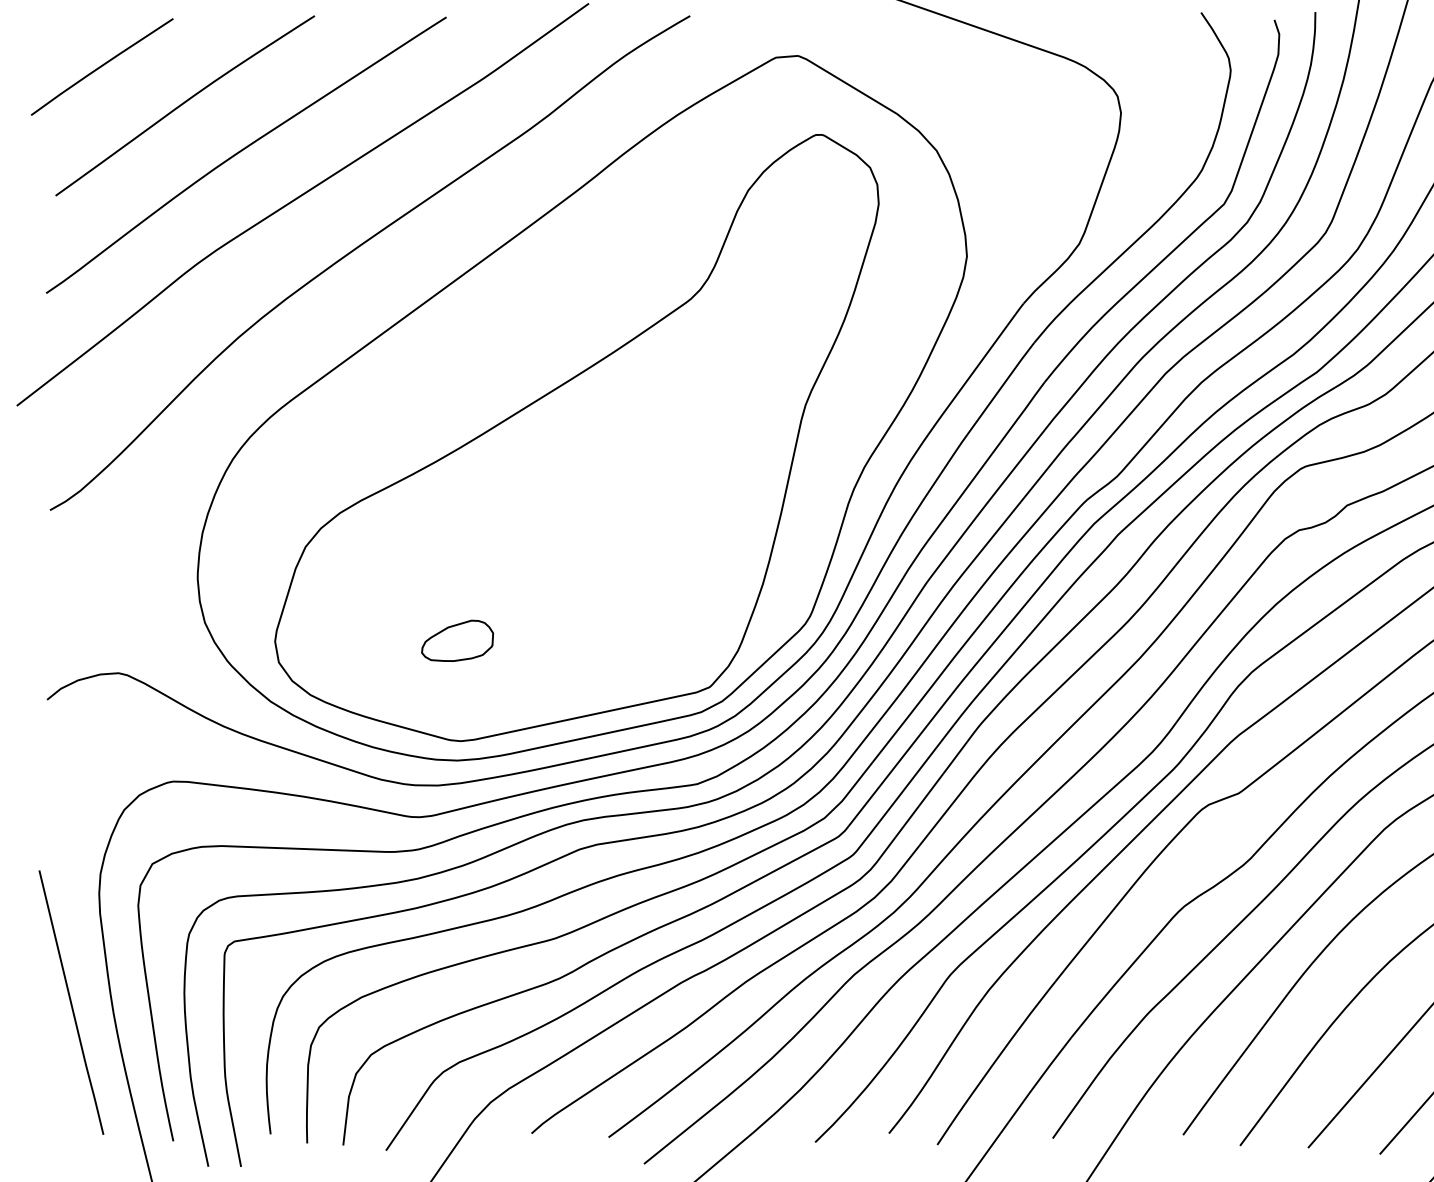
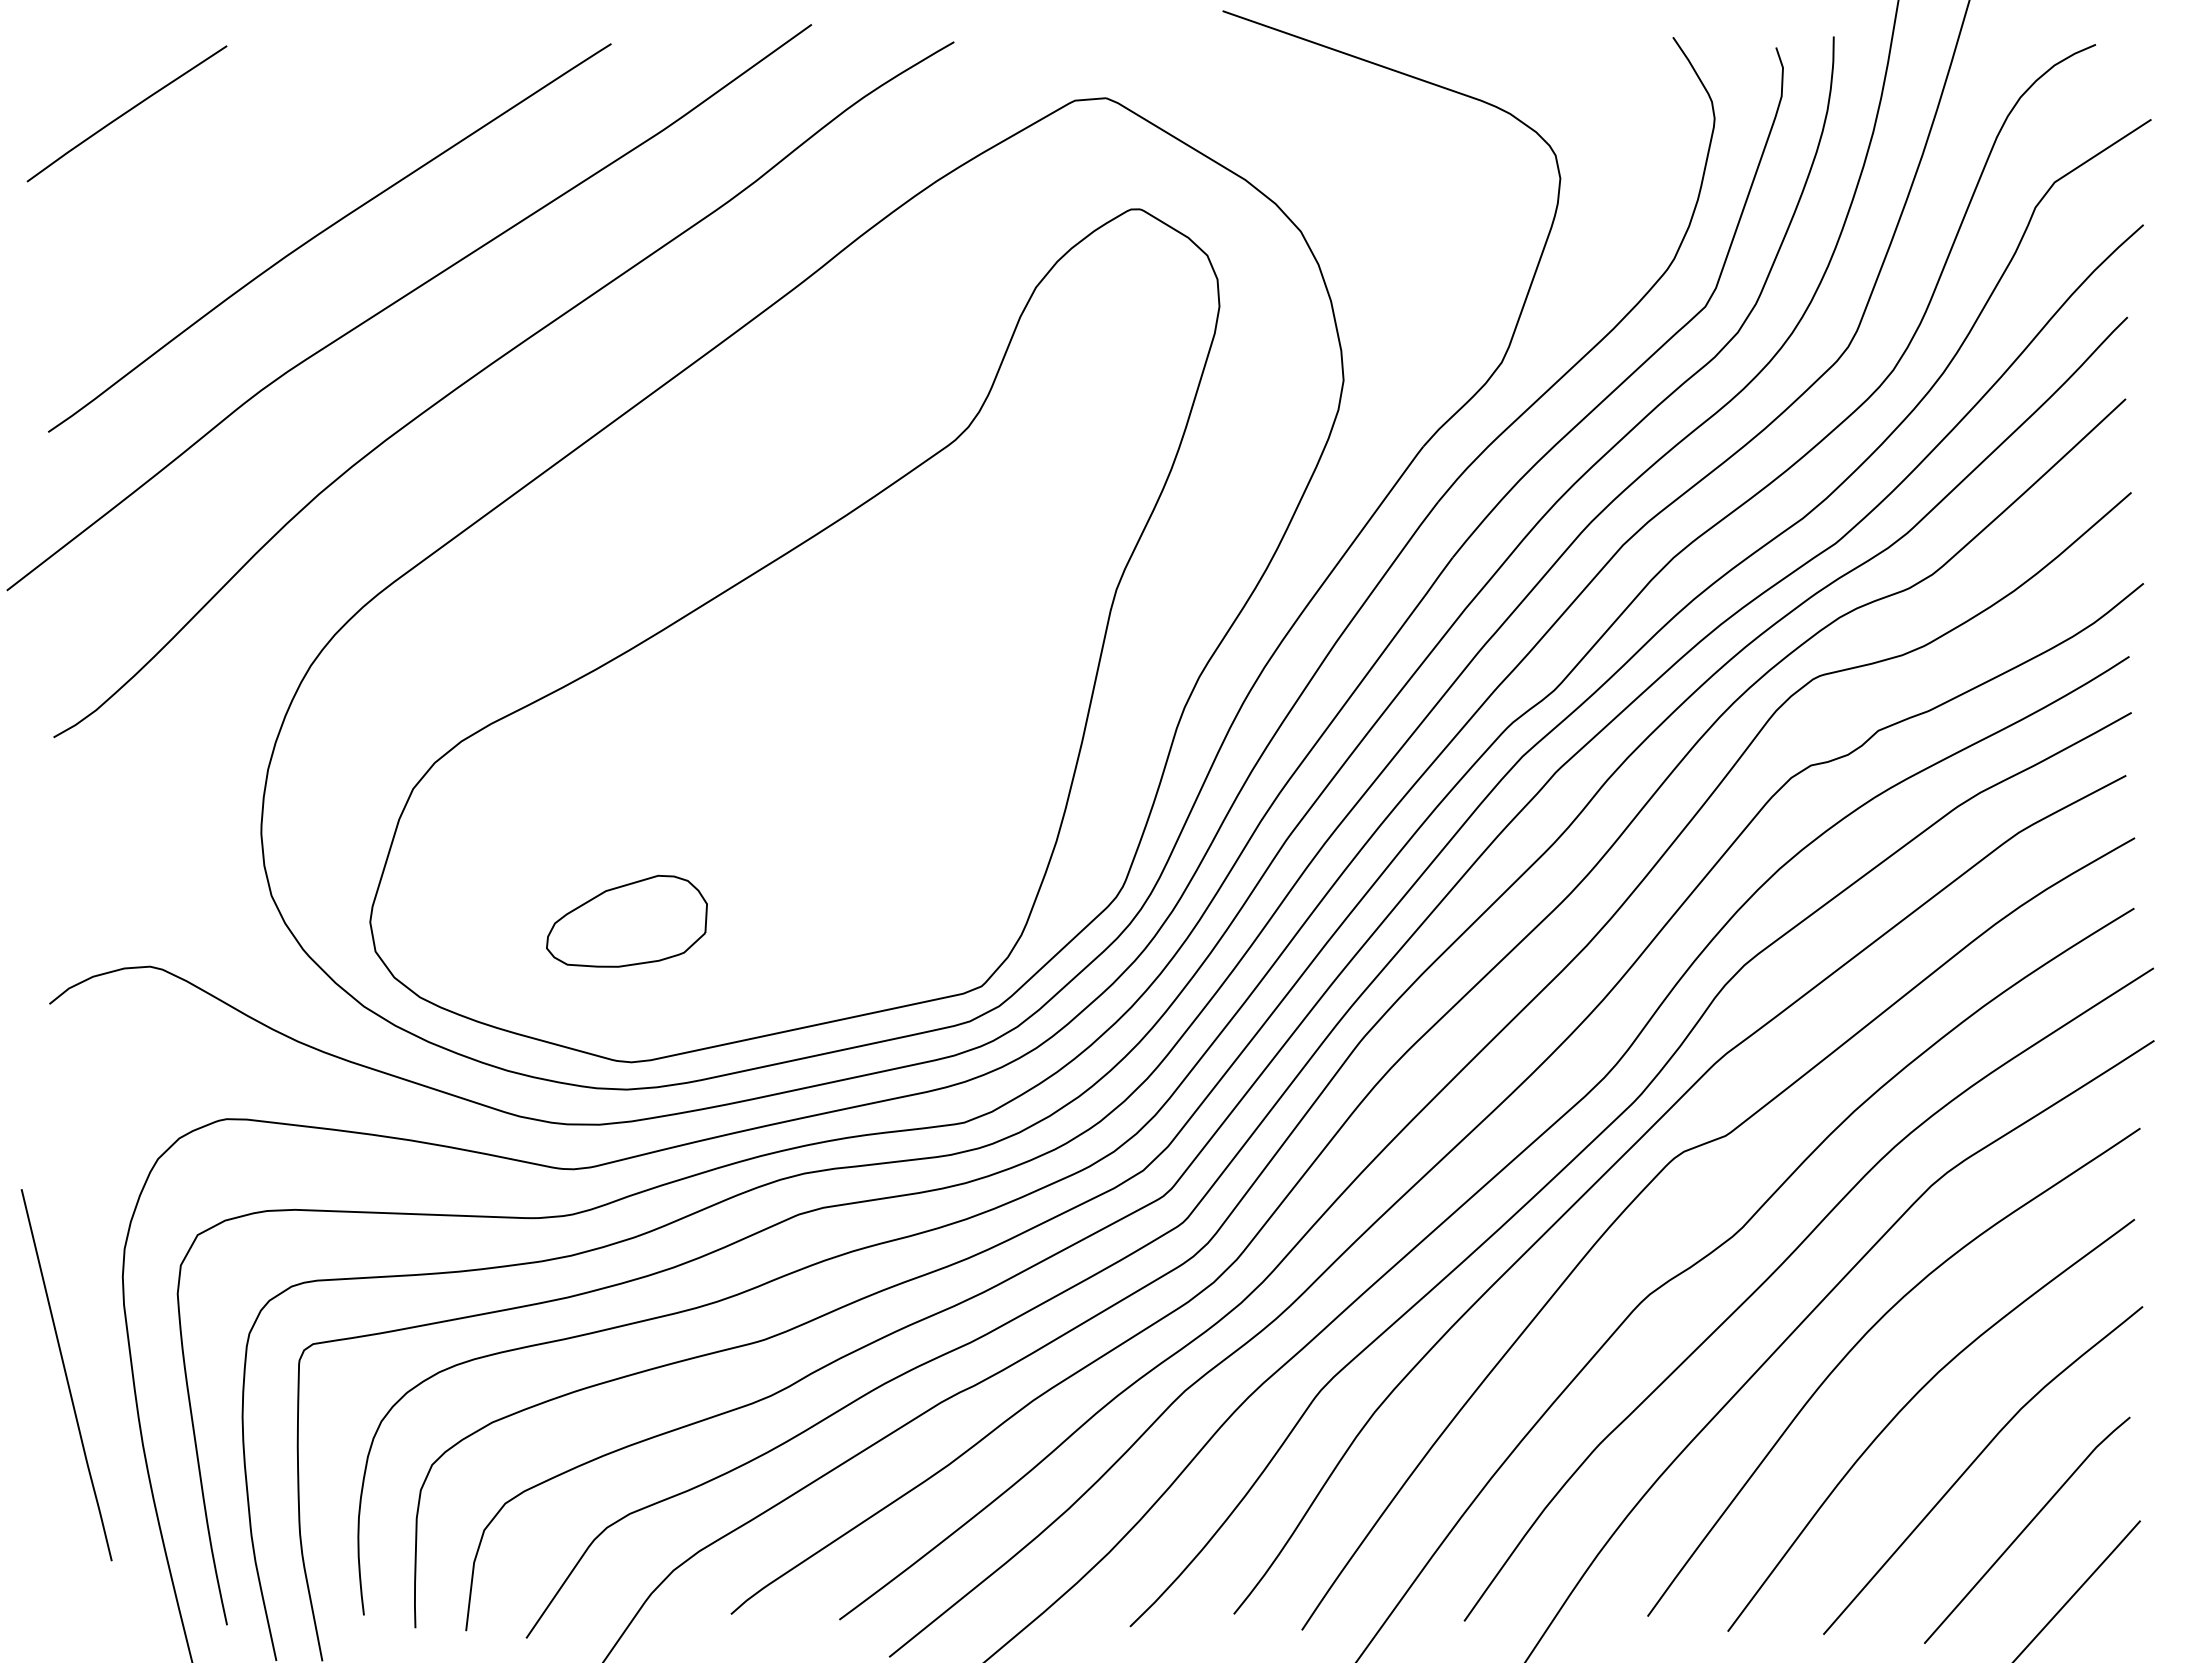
curve: (184, 103) -> (242, 165), removed
part: (457, 640) -> (626, 920), size x1.6
curve: (71, 1002) -> (66, 1375), moved

